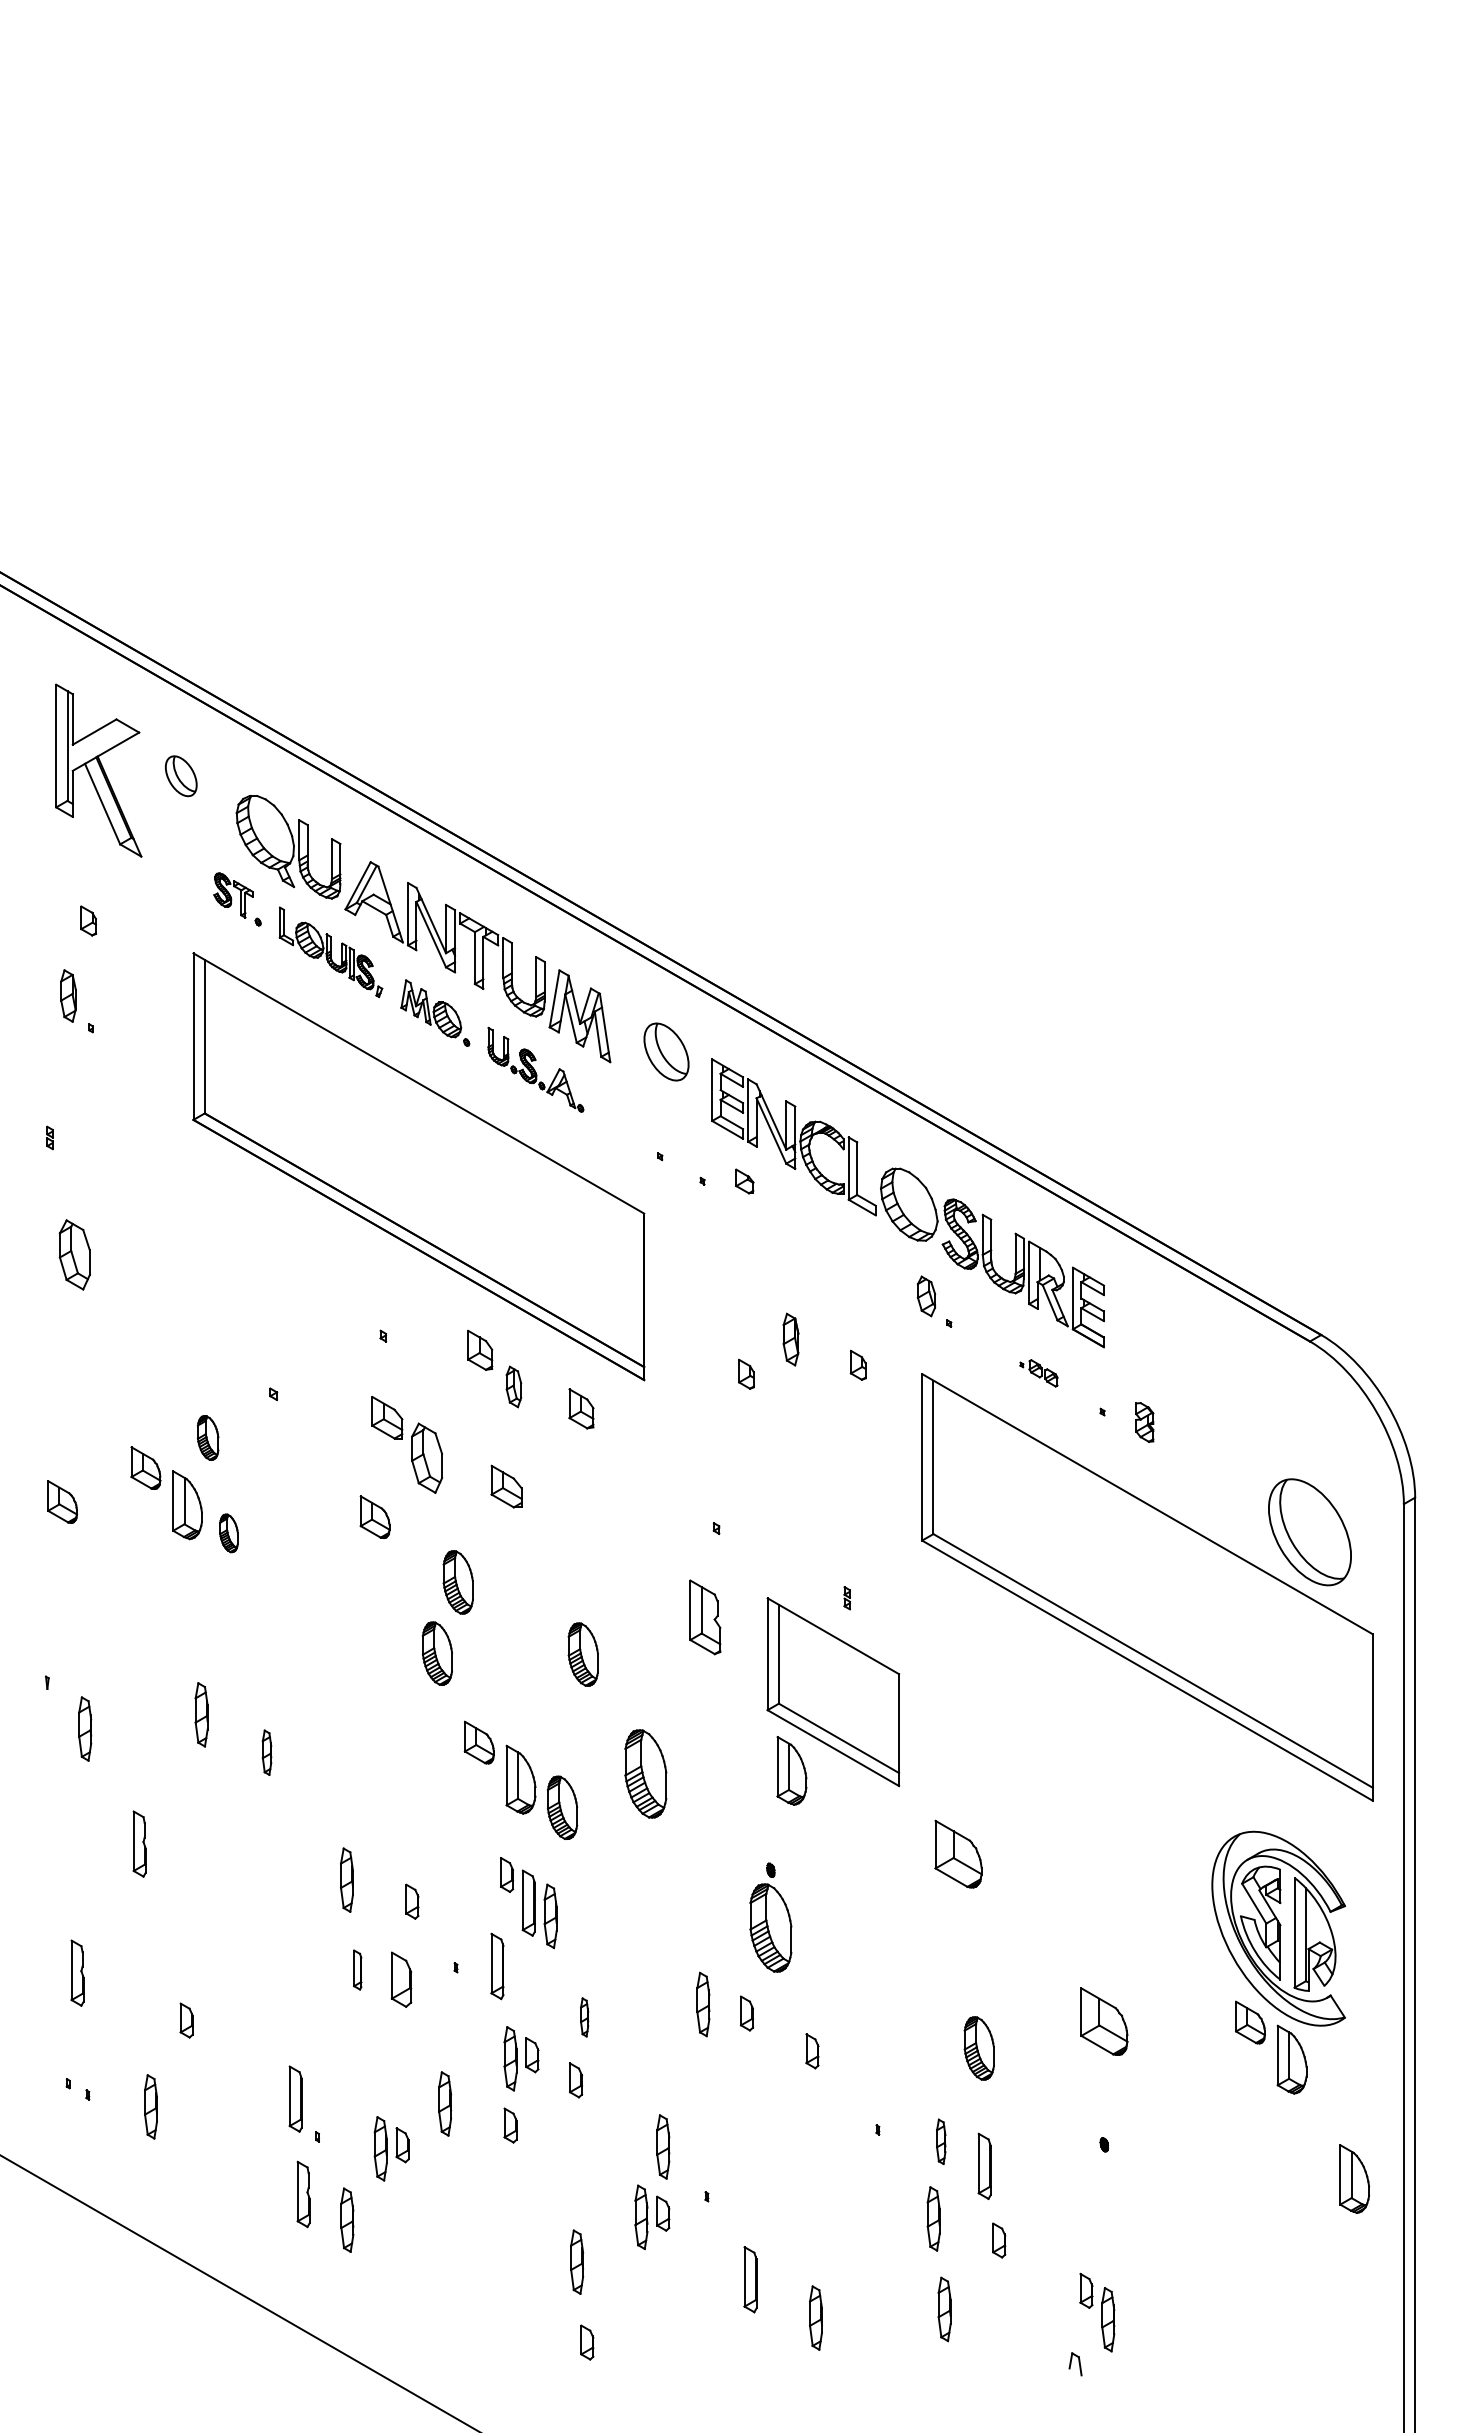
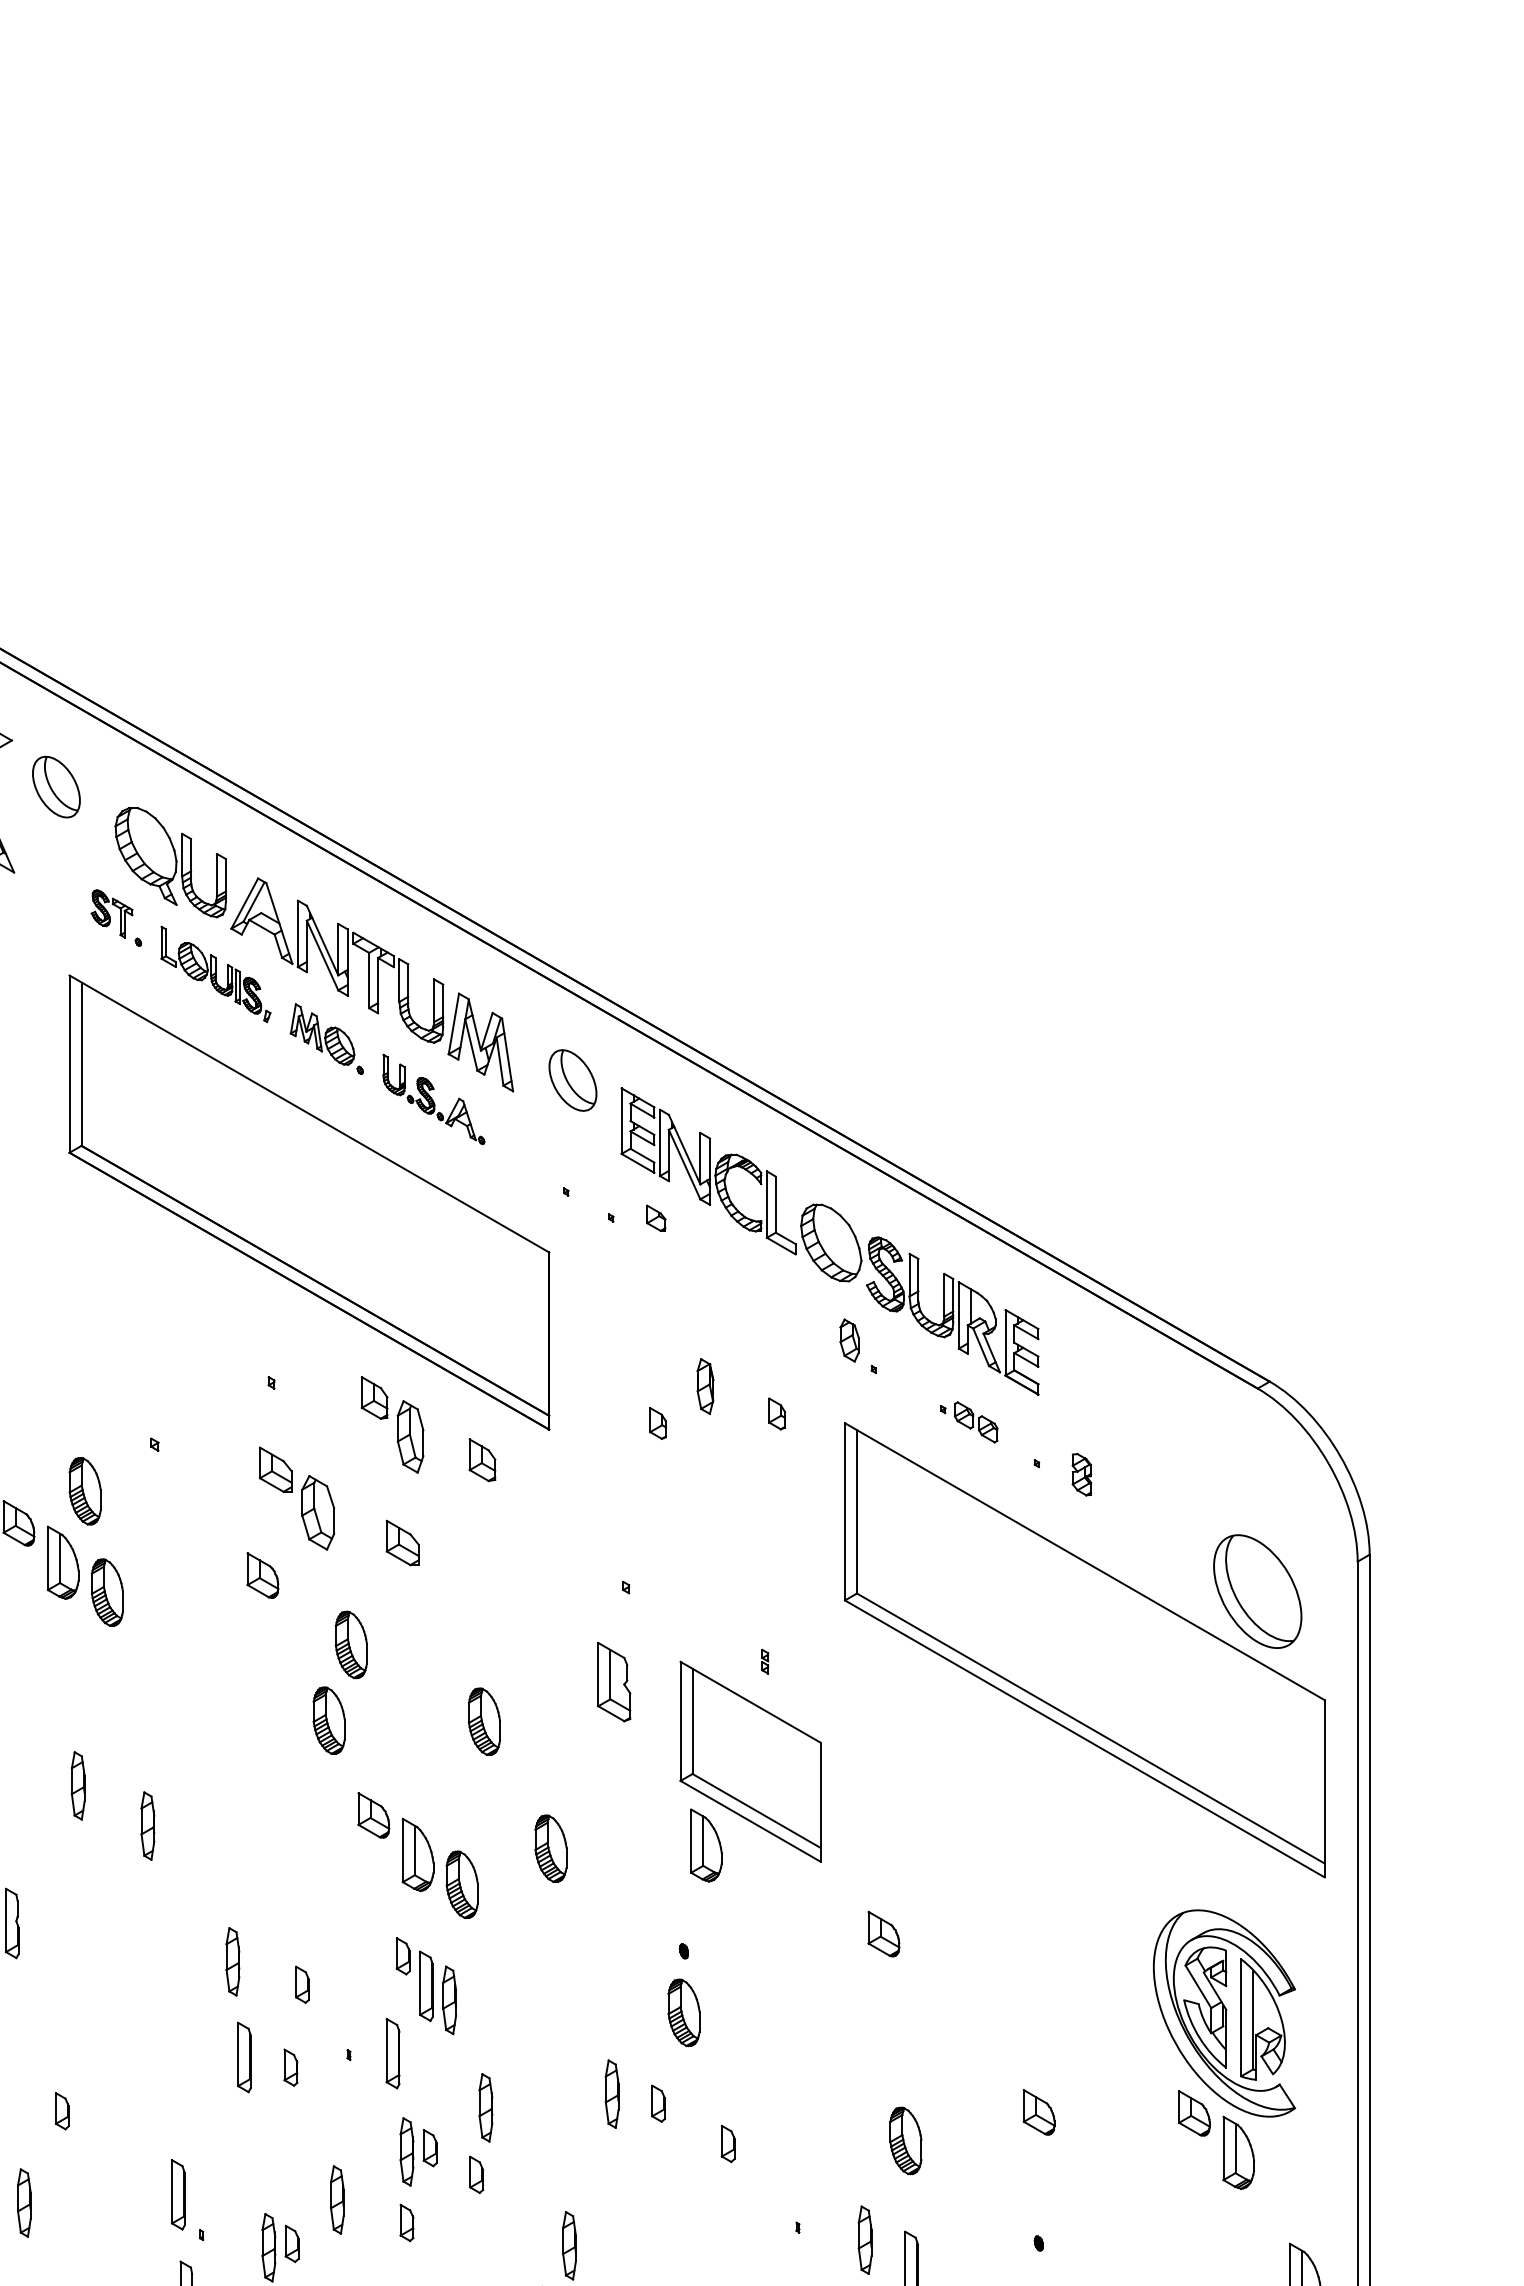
part: (181, 775) -> (56, 786), size x1.43
part: (1038, 1373) -> (968, 1422), size x1.43
part: (513, 1386) -> (410, 1436), size x1.67
part: (207, 1437) -> (84, 1490), size x1.43
part: (228, 1533) -> (106, 1592), size x1.67
part: (266, 1752) -> (147, 1825), size x1.43
part: (645, 1773) -> (550, 1848), size x0.71
part: (958, 1853) -> (883, 1933), size x0.62
part: (770, 1928) -> (683, 2013), size x0.71
part: (357, 1969) -> (244, 2056), size x1.67
part: (401, 1979) -> (290, 2067), size x0.62
part: (584, 2017) -> (485, 2107), size x1.67
part: (1104, 2021) -> (1039, 2112), size x0.62
part: (941, 2141) -> (865, 2239), size x1.43

